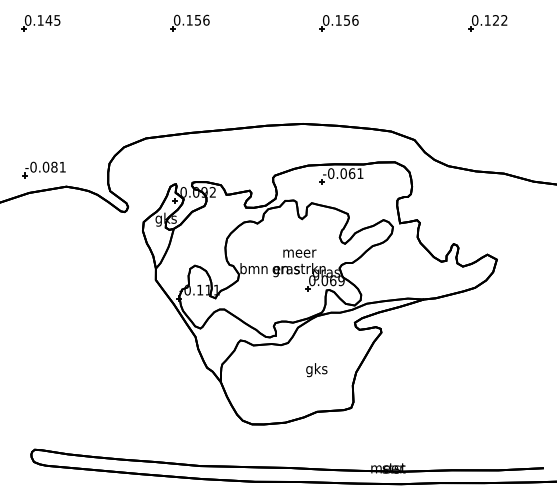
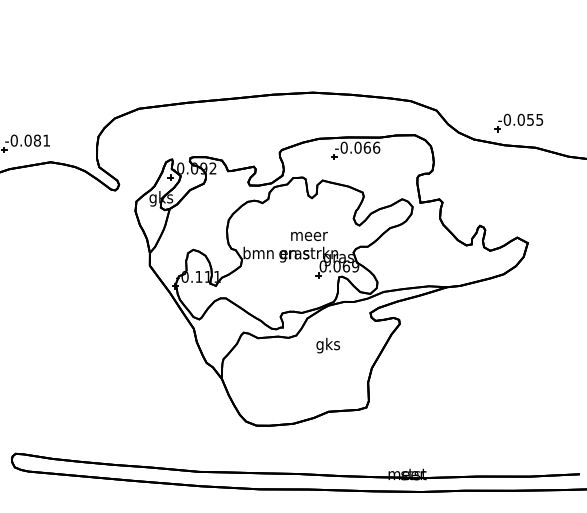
part: (488, 151) -> (518, 123), added
text: (360, 173) -> (376, 147), -0.061 -> -0.066
text: (316, 370) -> (327, 346), moved

